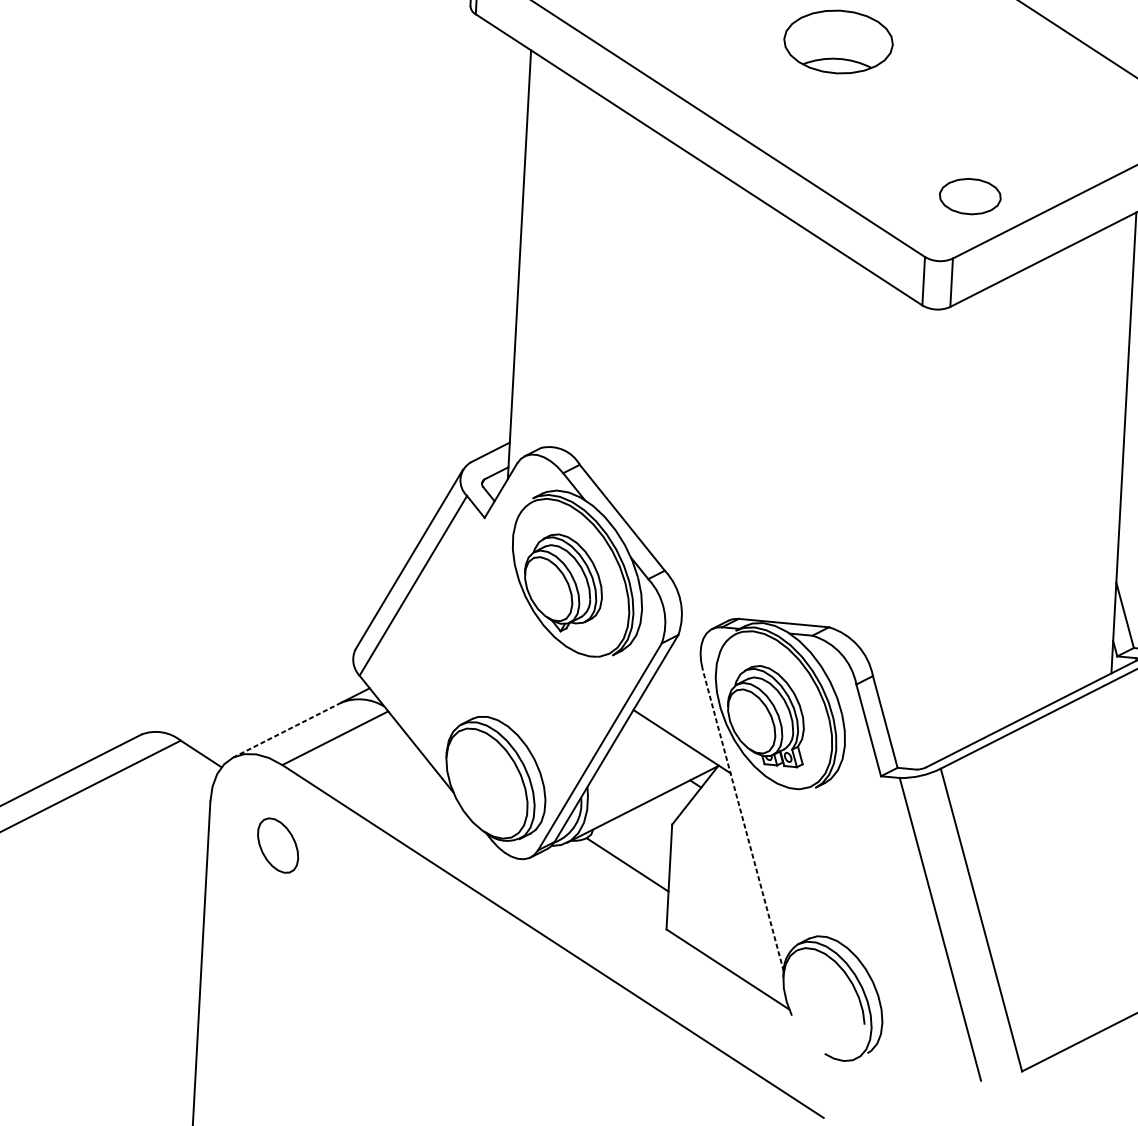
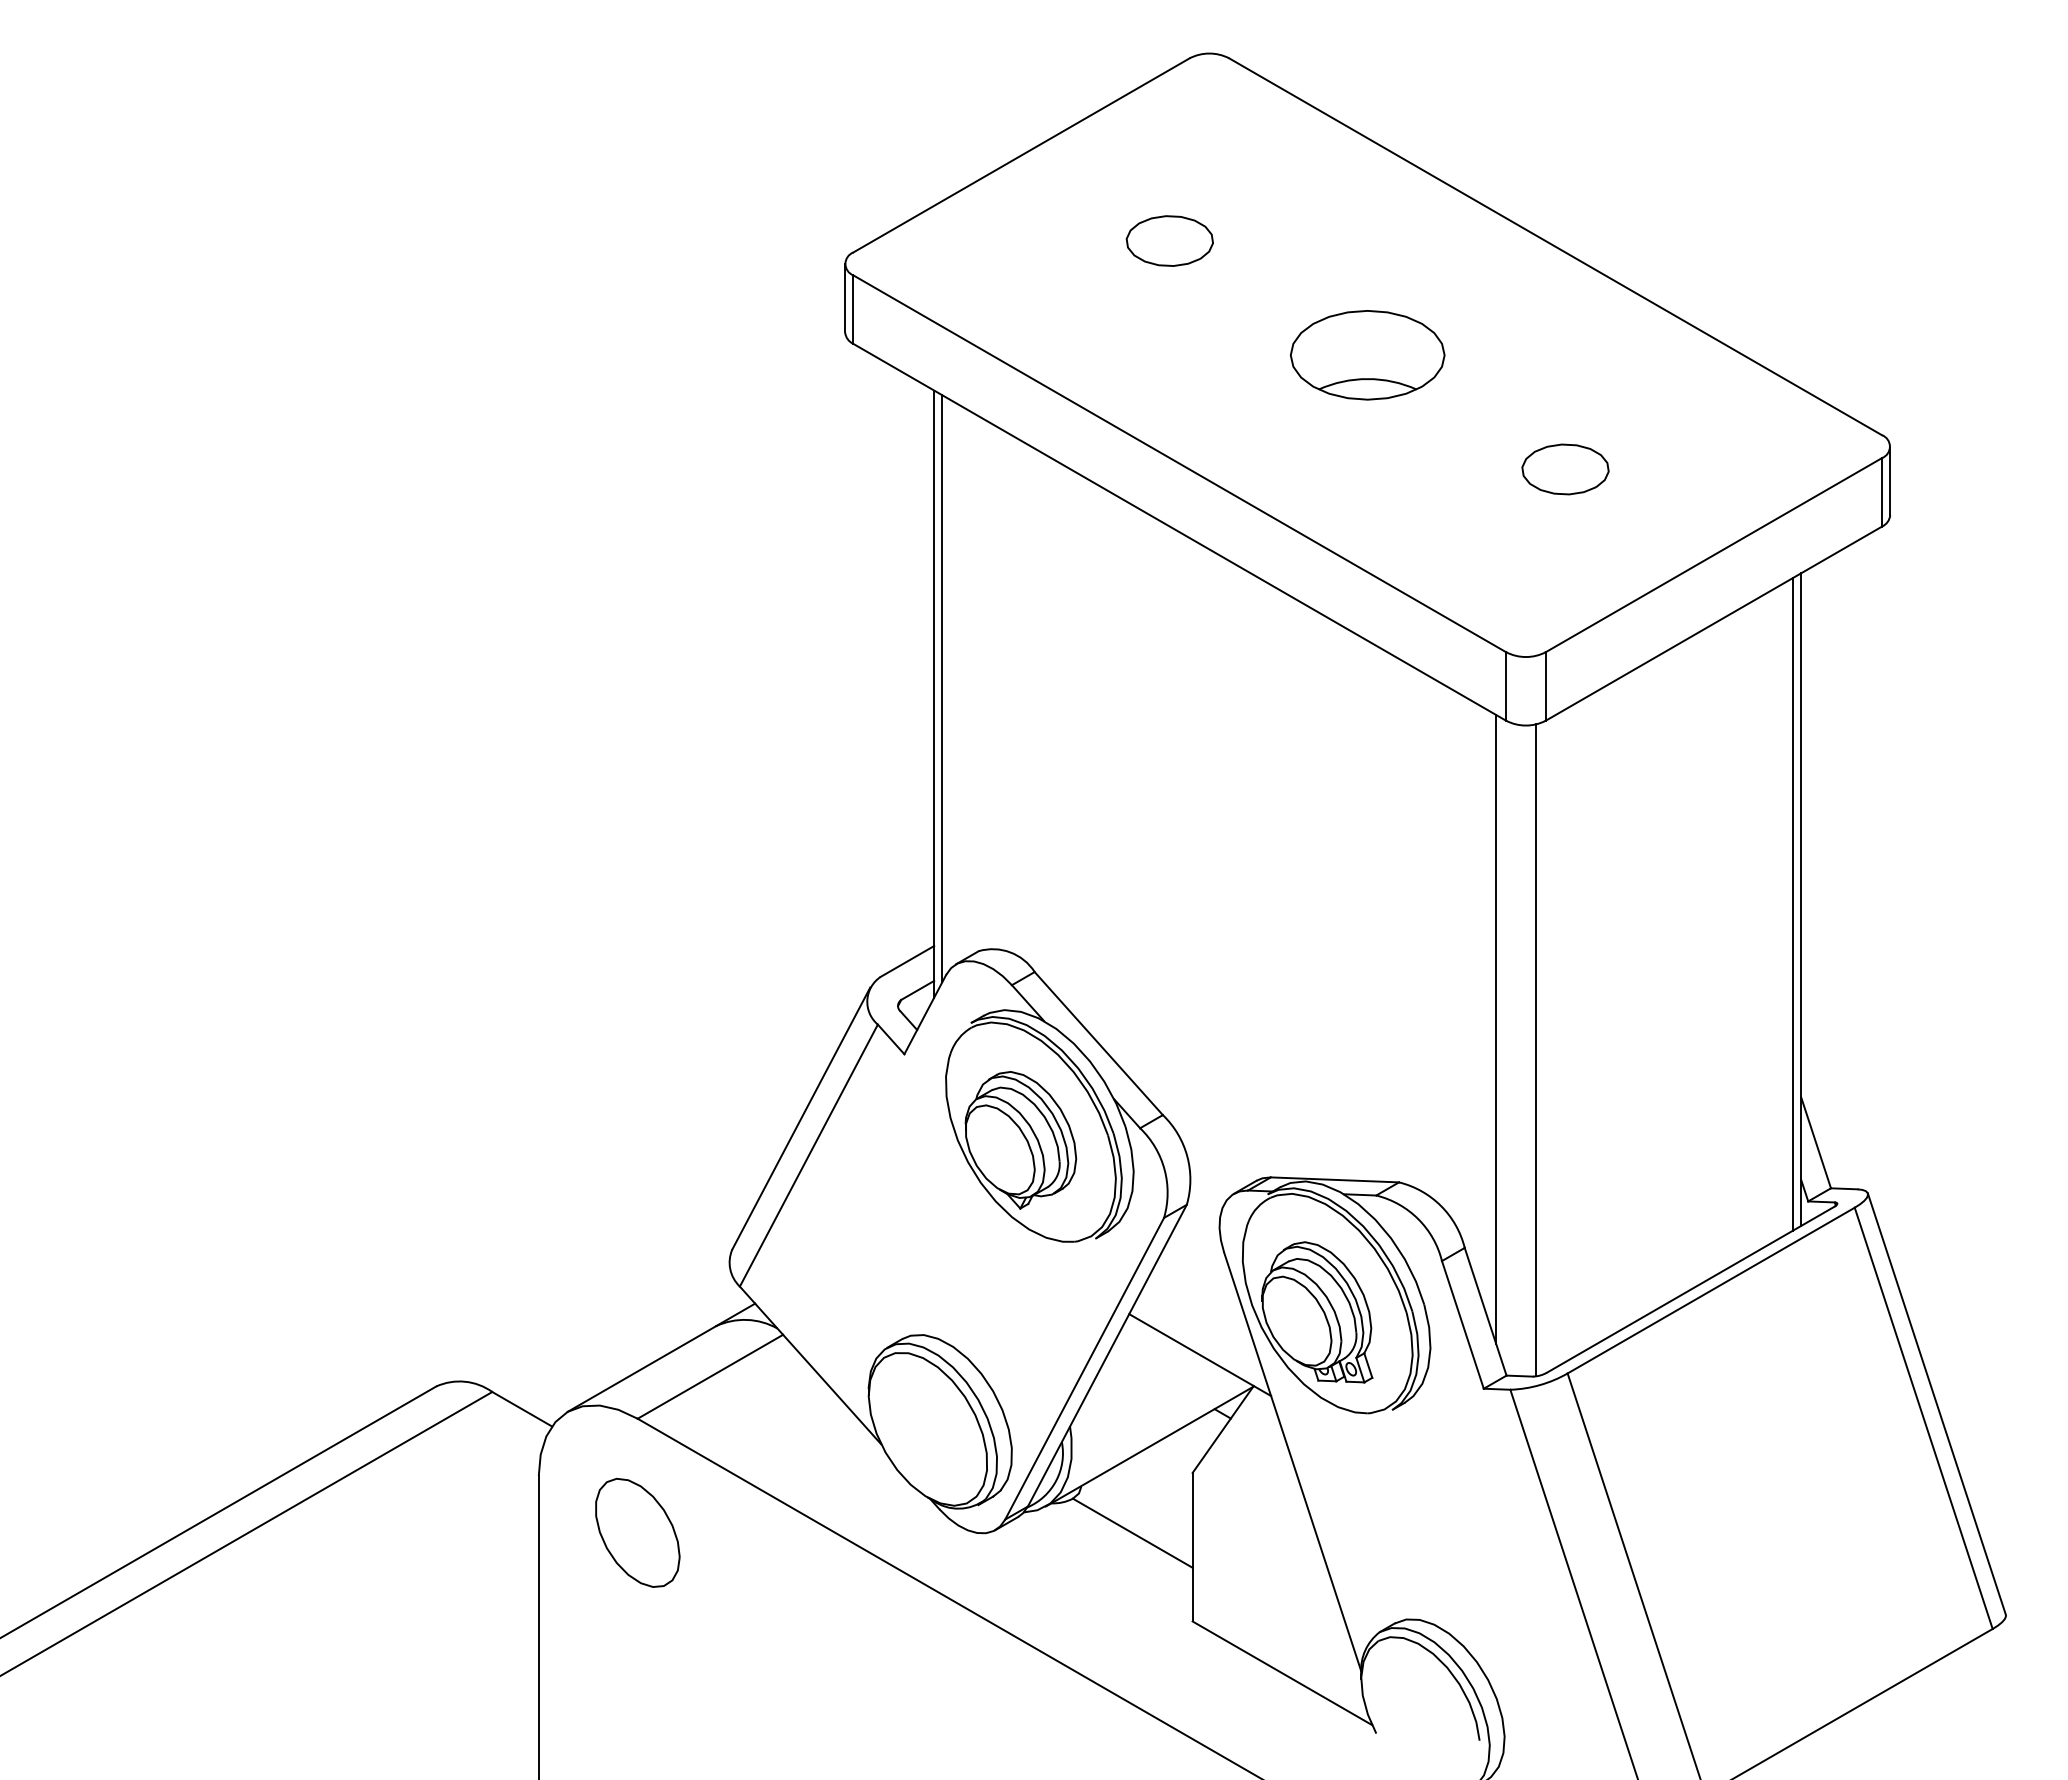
part: (970, 196) -> (1565, 469), moved
line: (525, 261) -> (942, 688), added
line: (1118, 446) -> (1793, 904), added
line: (903, 523) -> (1496, 1029), added
line: (930, 539) -> (1535, 1050), added
line: (286, 730) -> (641, 1369), dashed -> solid
line: (743, 820) -> (1292, 1461), dashed -> solid
part: (277, 845) -> (637, 1532), size x1.43

